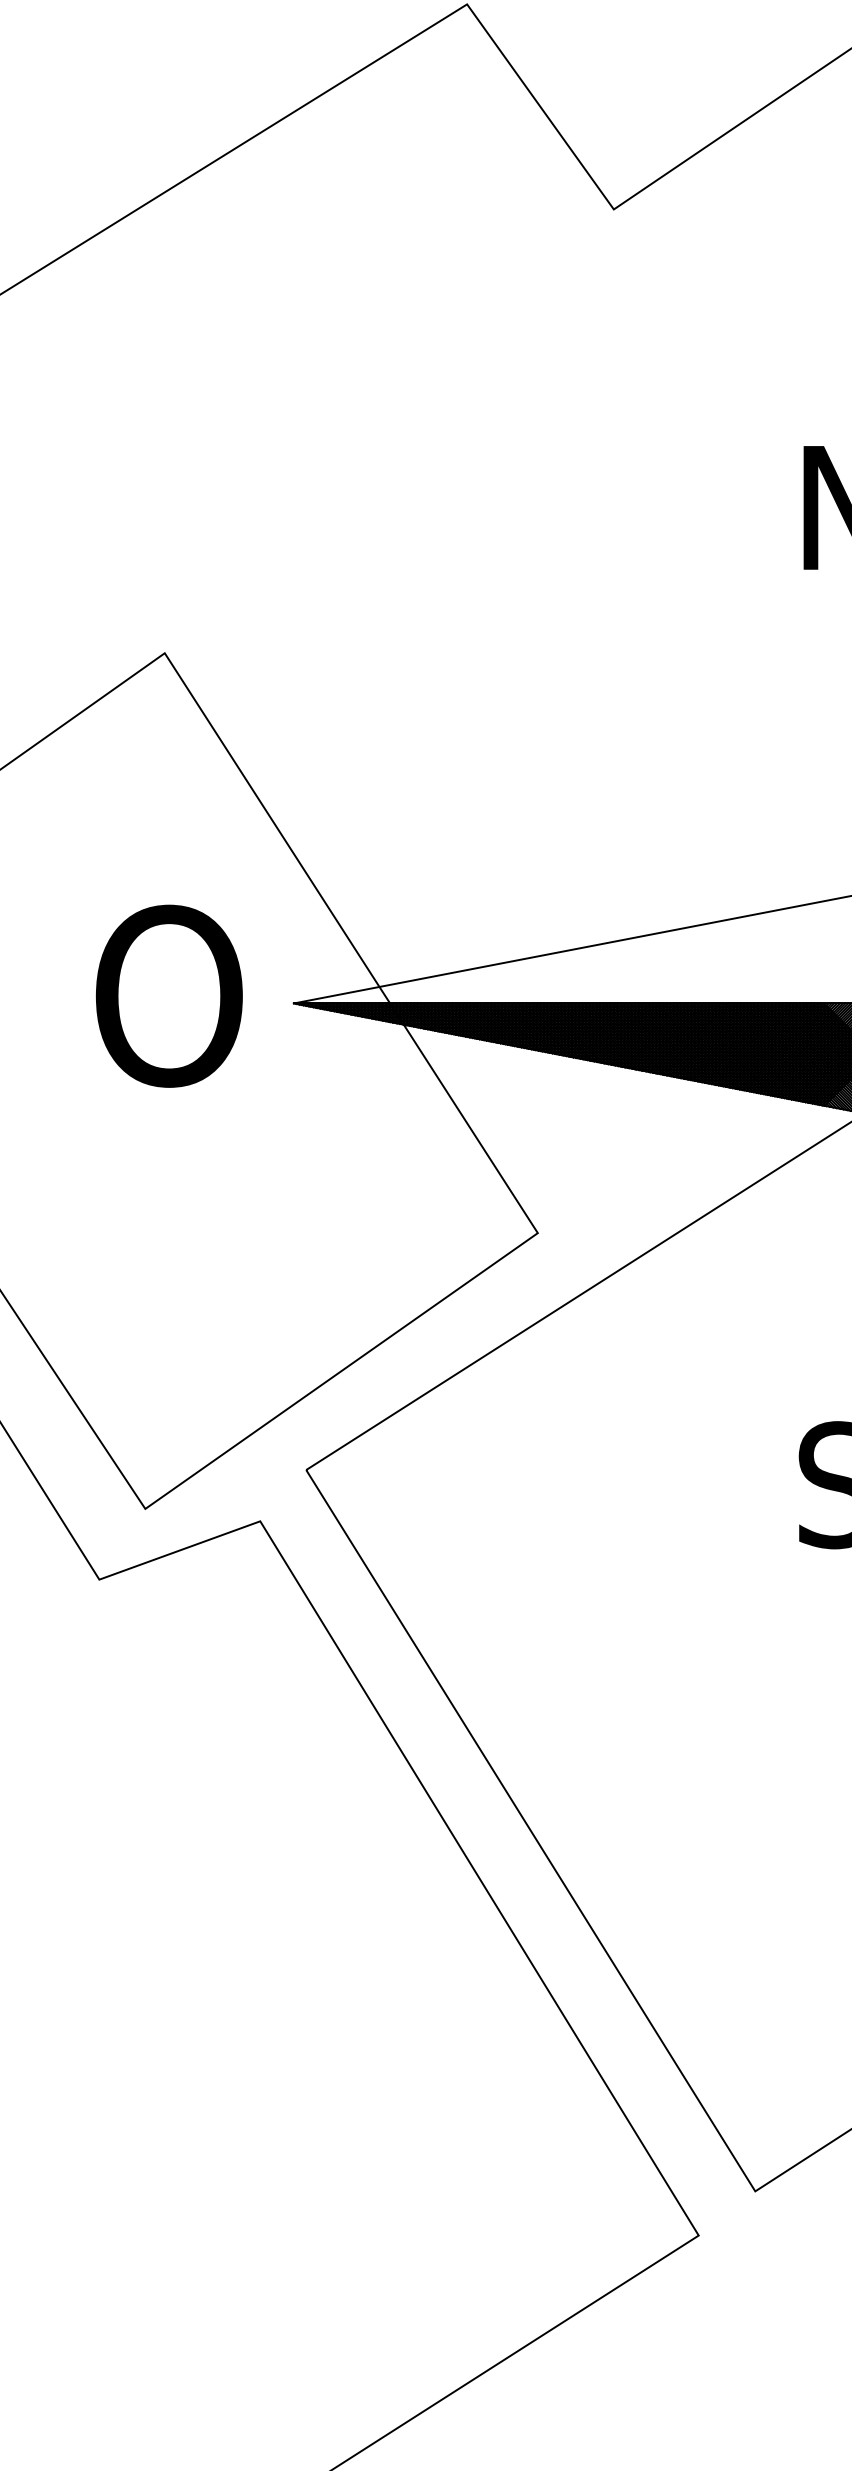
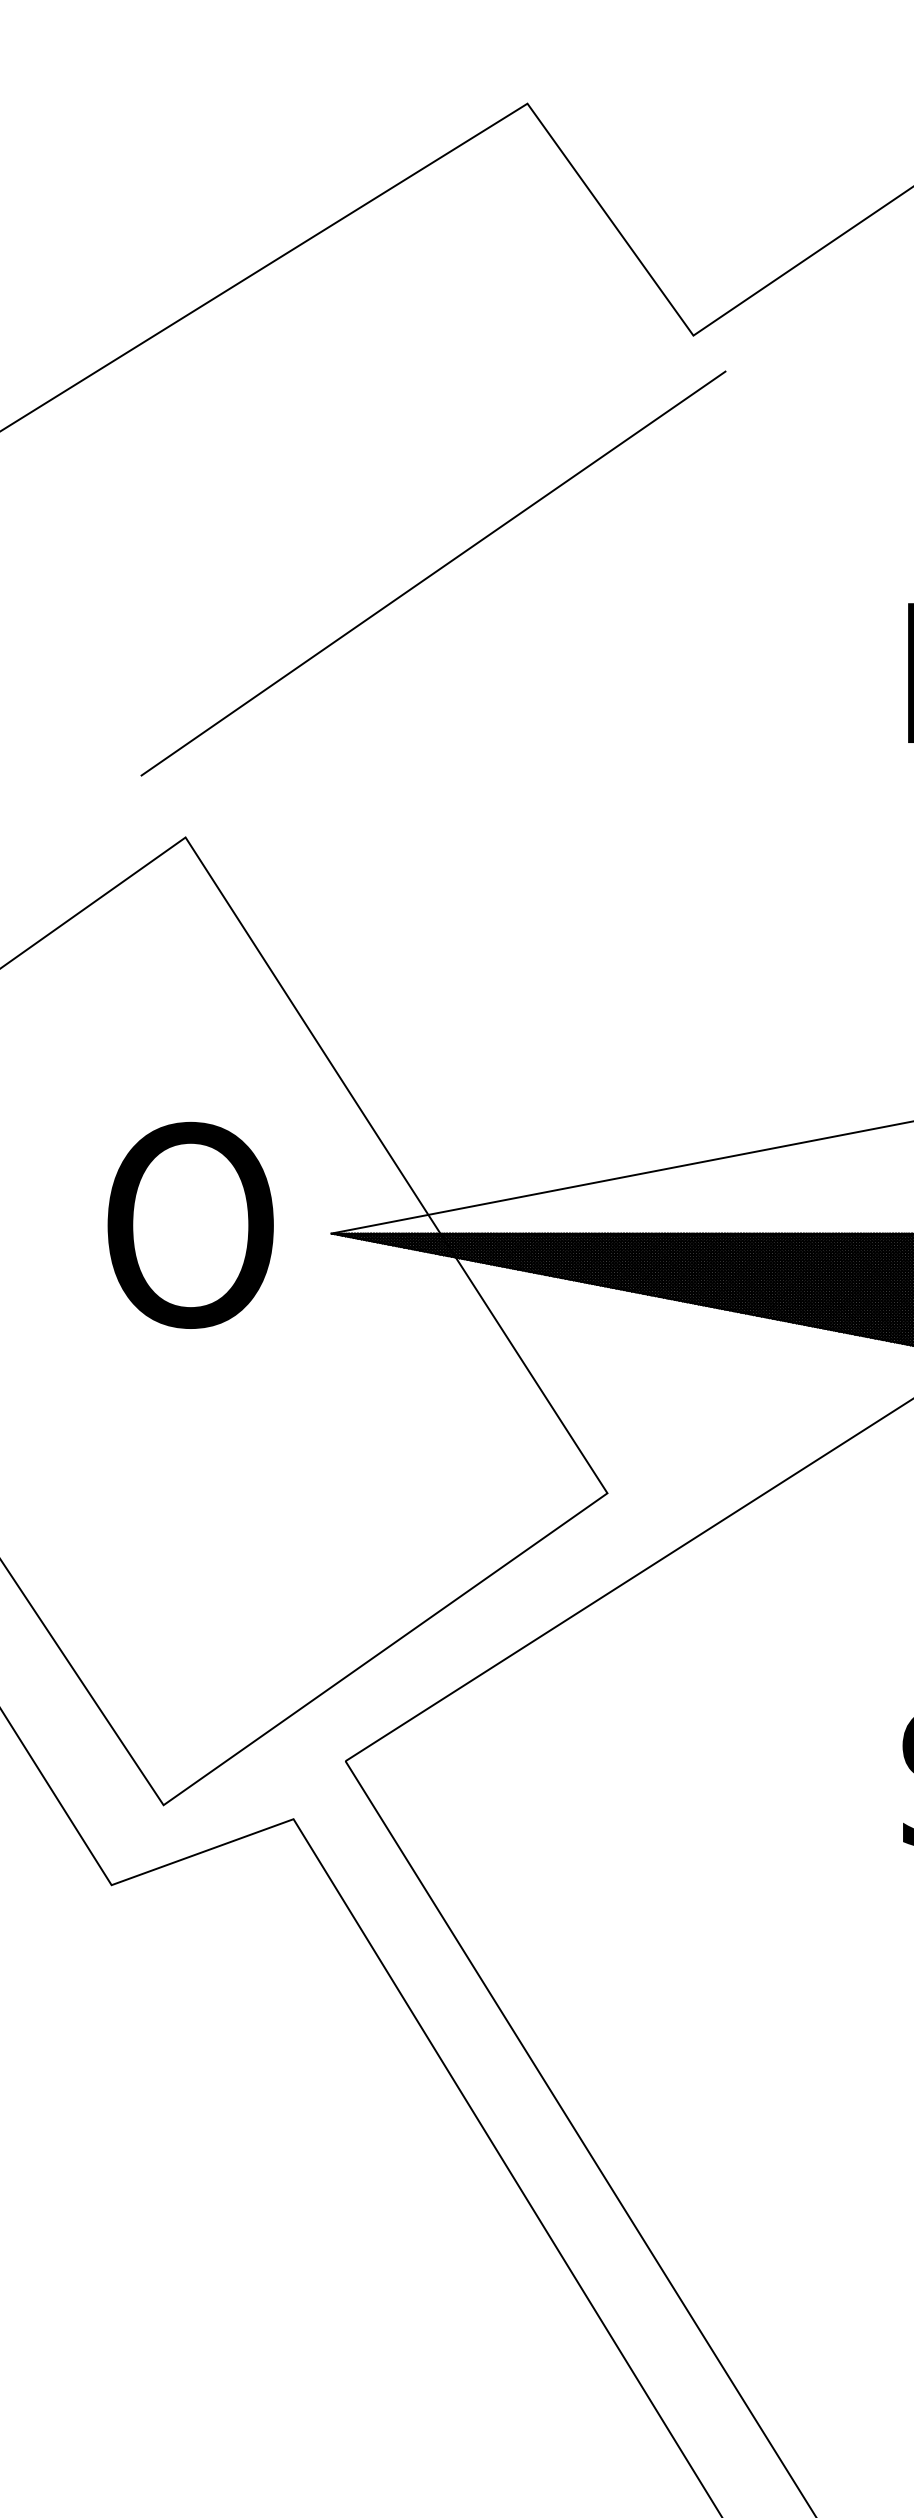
line: (383, 419) -> (432, 573), added

